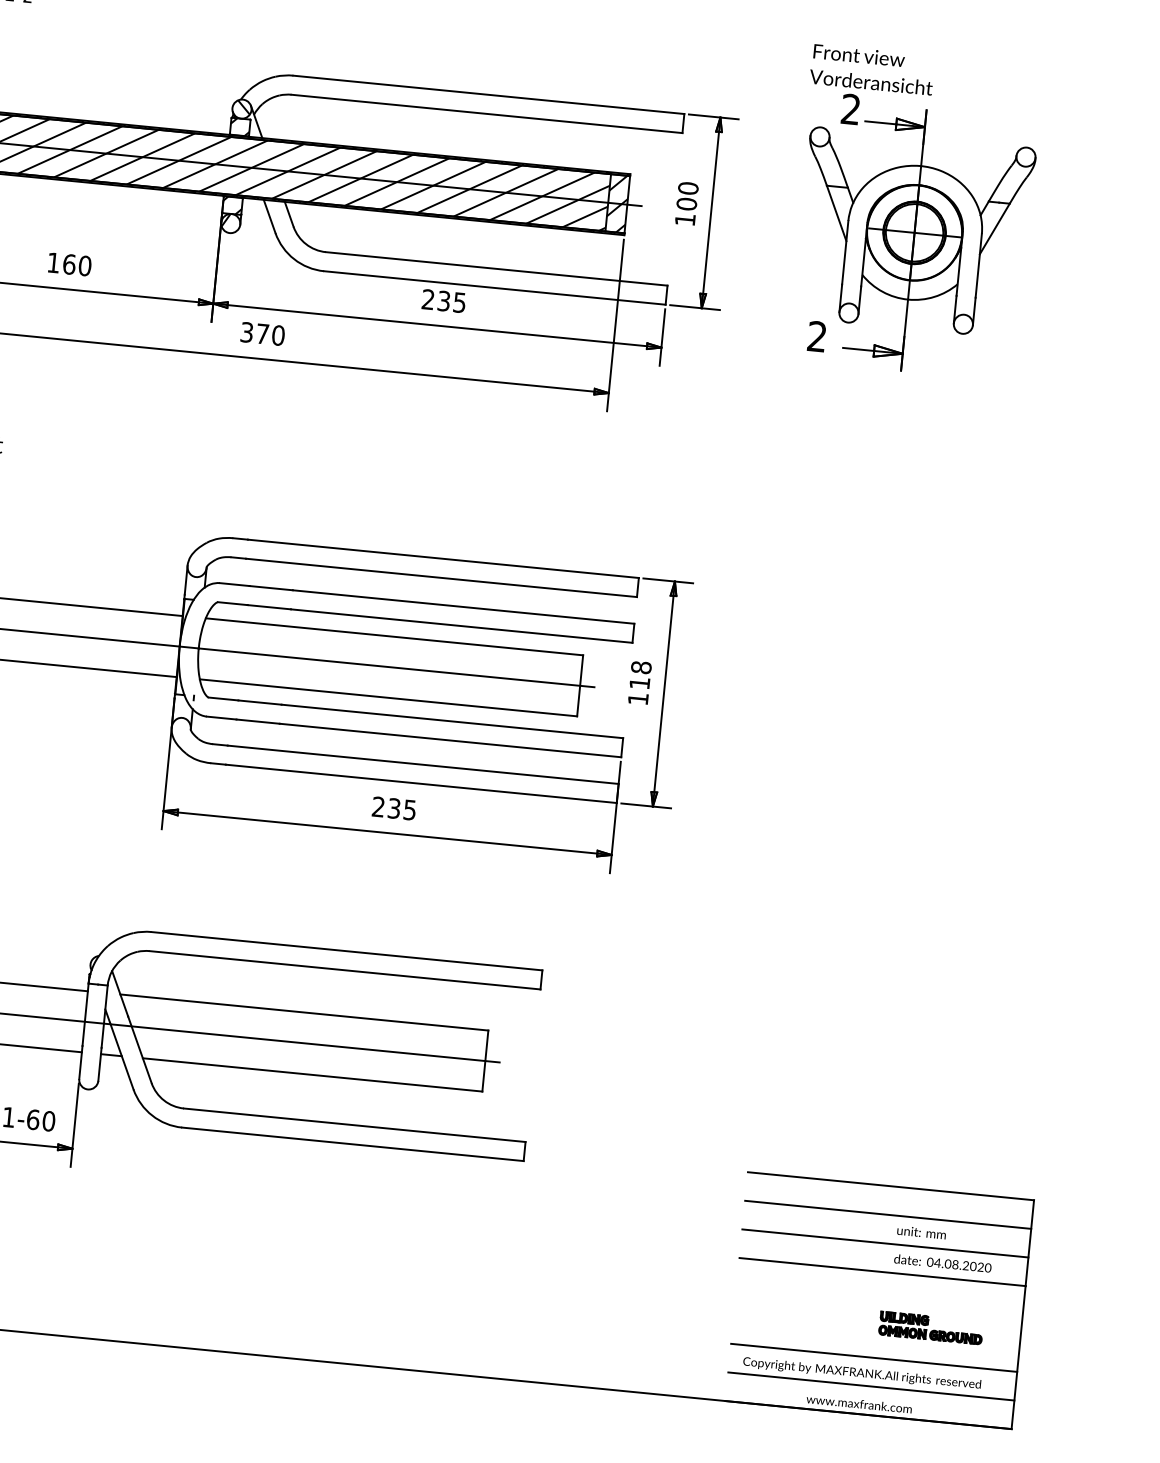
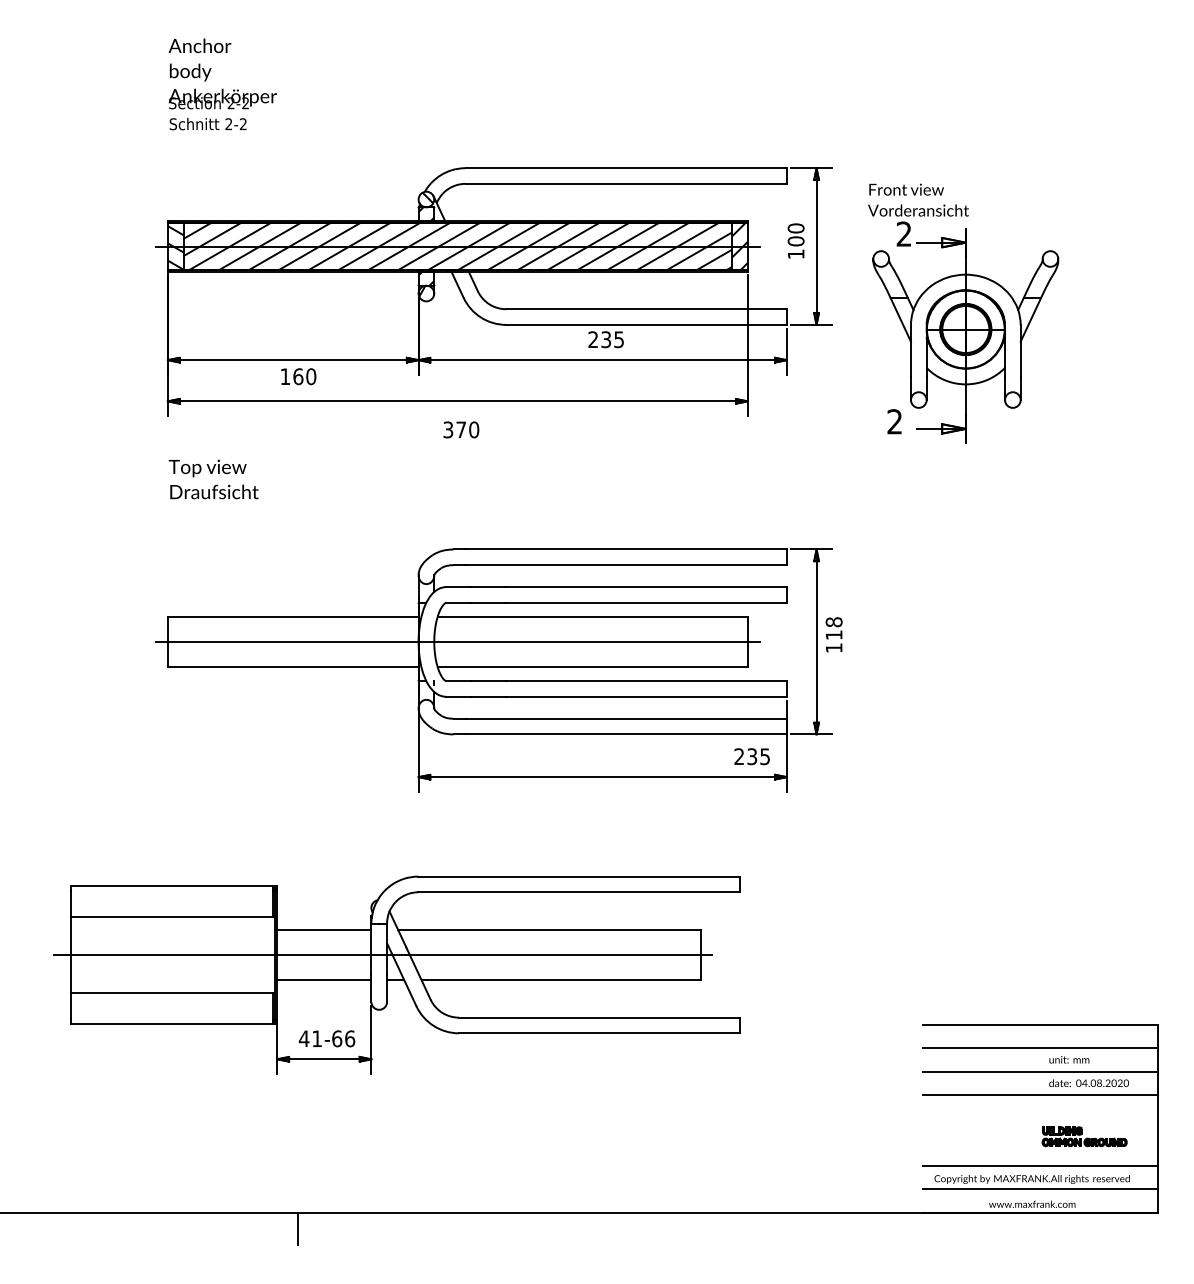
part: (913, 213) -> (963, 313), moved
text: (69, 264) -> (298, 376), moved
text: (263, 333) -> (461, 429), moved
text: (639, 682) -> (833, 634), moved
text: (393, 808) -> (751, 756), moved
text: (49, 1120) -> (350, 1038), 60 -> 66

